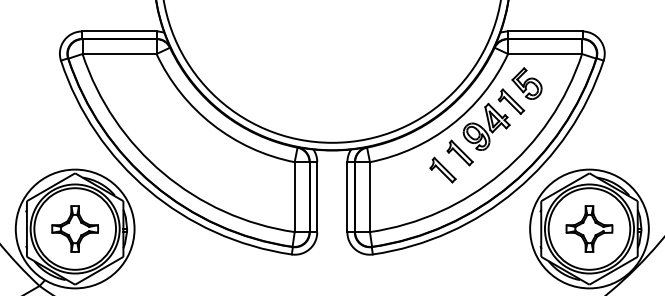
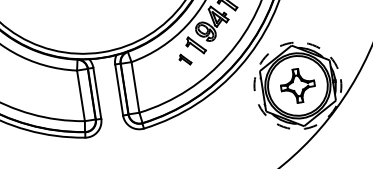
part: (442, 169) -> (184, 59), size x0.6
circle: (589, 228) -> (297, 85), solid -> dashed

